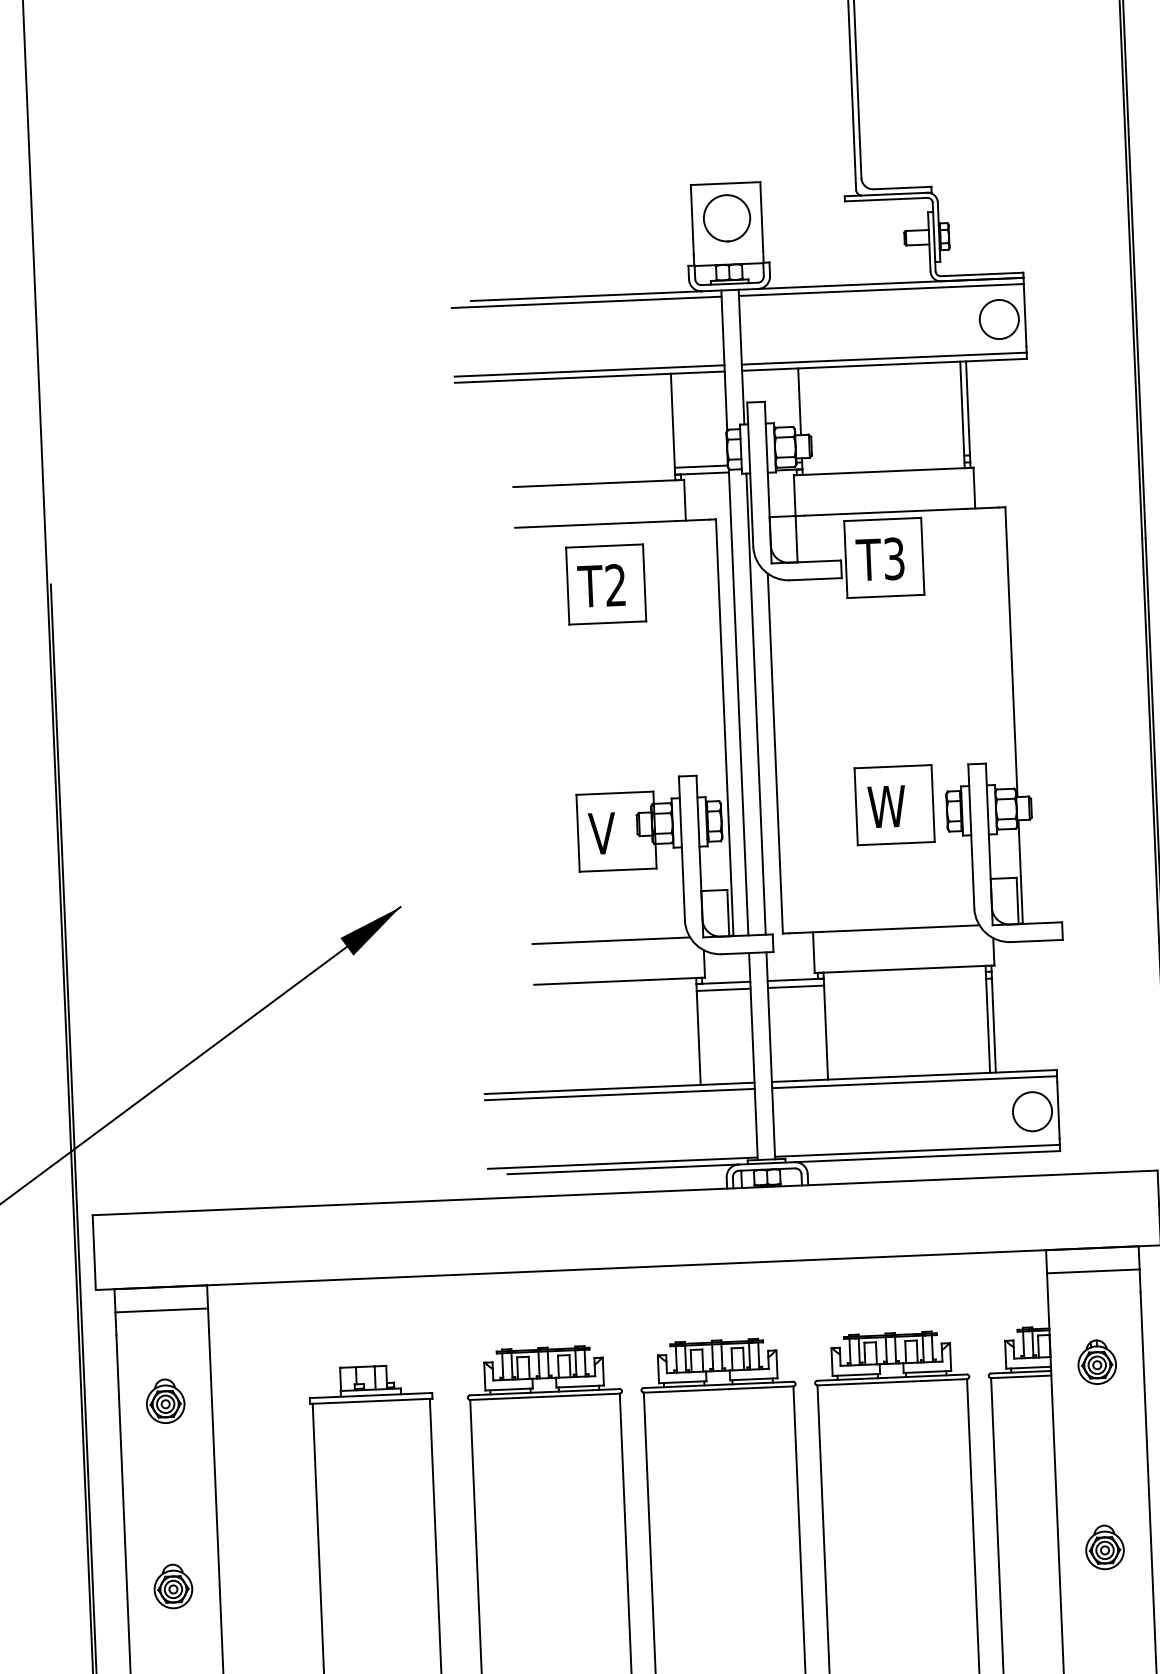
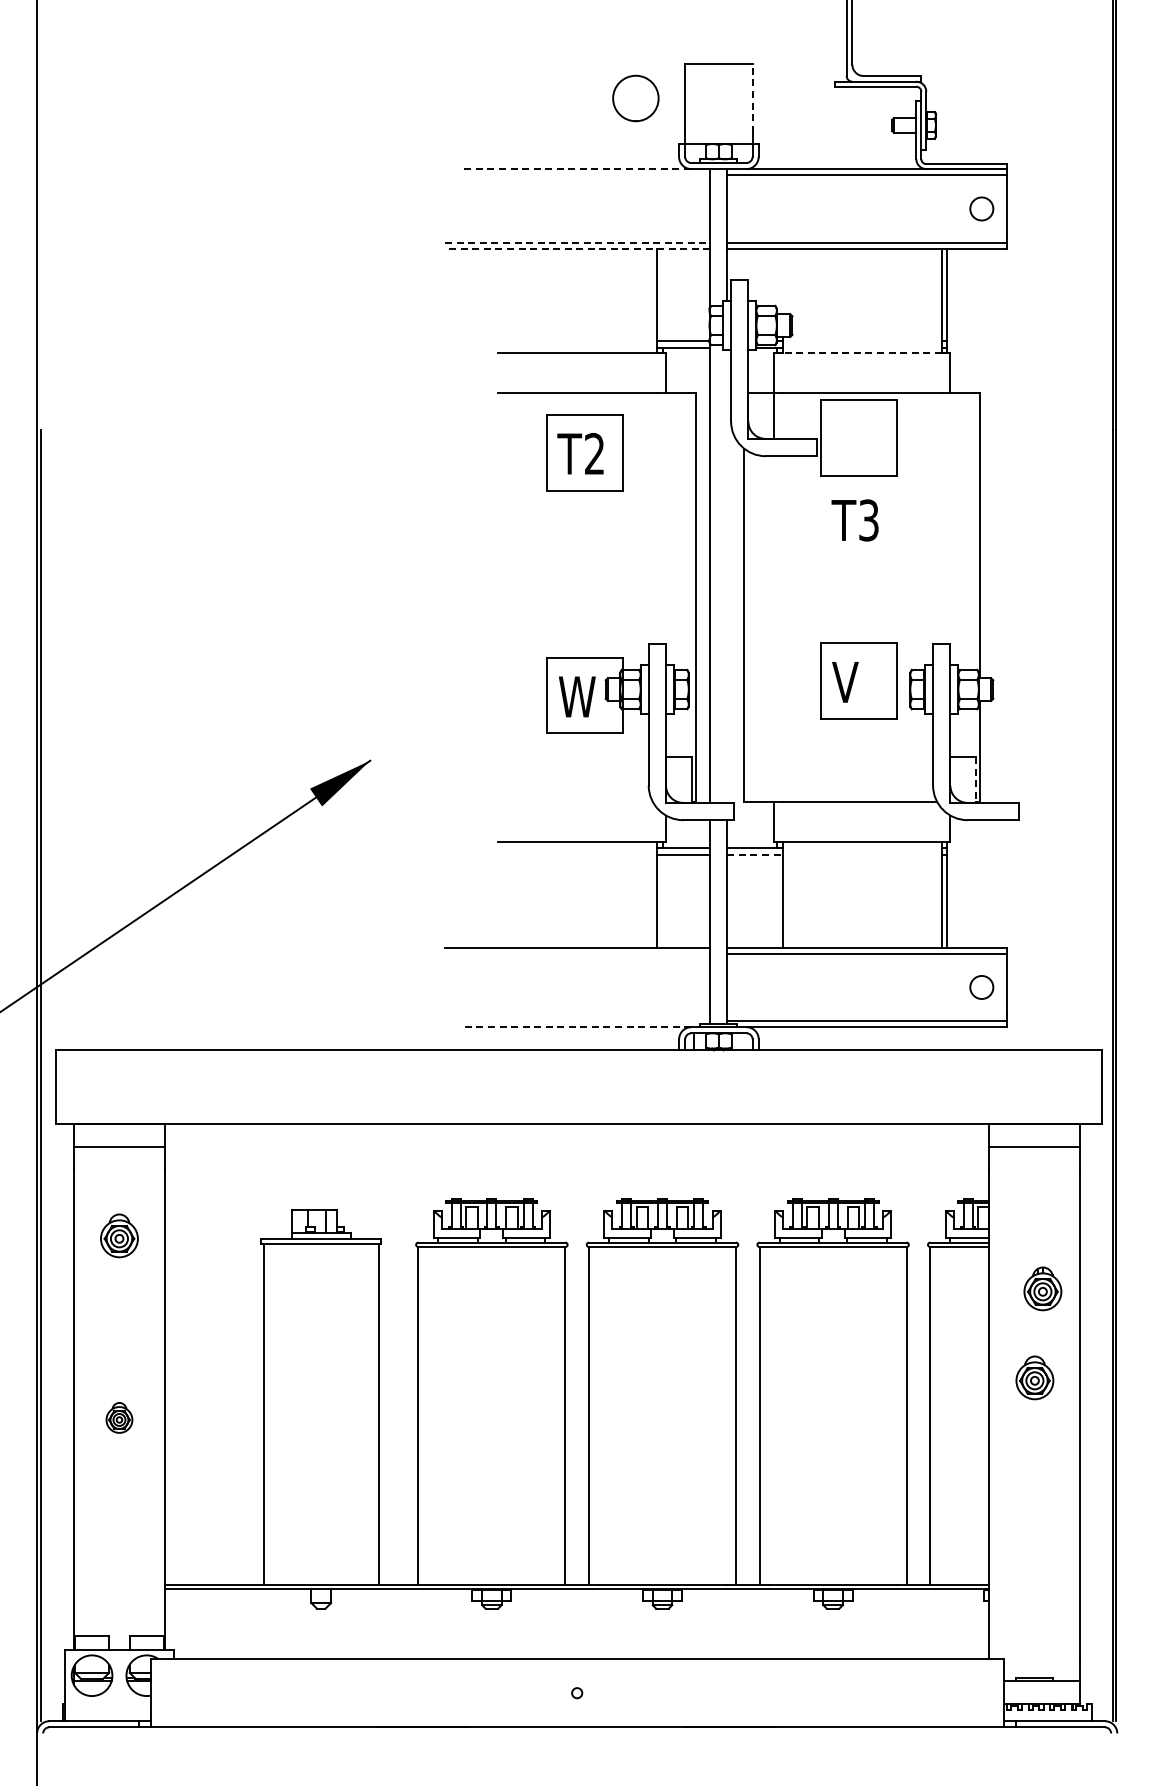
line: (762, 216) -> (753, 98), solid -> dashed
part: (726, 218) -> (635, 98), moved
line: (587, 296) -> (578, 169), solid -> dashed
line: (586, 302) -> (577, 175), removed
circle: (998, 319) -> (981, 208), size x0.6
line: (589, 370) -> (577, 242), solid -> dashed
line: (589, 376) -> (577, 248), solid -> dashed
line: (799, 401) -> (782, 281), removed
line: (884, 471) -> (862, 353), solid -> dashed
text: (879, 559) -> (854, 520), moved
line: (756, 703) -> (727, 575), removed
text: (885, 806) -> (850, 682), W -> V
text: (607, 832) -> (576, 696), V -> W
line: (1017, 901) -> (975, 780), solid -> dashed
line: (611, 940) -> (575, 802), removed
line: (795, 987) -> (754, 855), solid -> dashed
line: (619, 1094) -> (577, 953), removed
circle: (1032, 1111) -> (981, 987), size x0.6
line: (622, 1163) -> (577, 1021), removed
line: (622, 1169) -> (577, 1027), solid -> dashed
part: (1096, 1361) -> (1042, 1288), moved
part: (1104, 1547) -> (1034, 1377), moved
part: (173, 1586) -> (119, 1417), size x0.7

